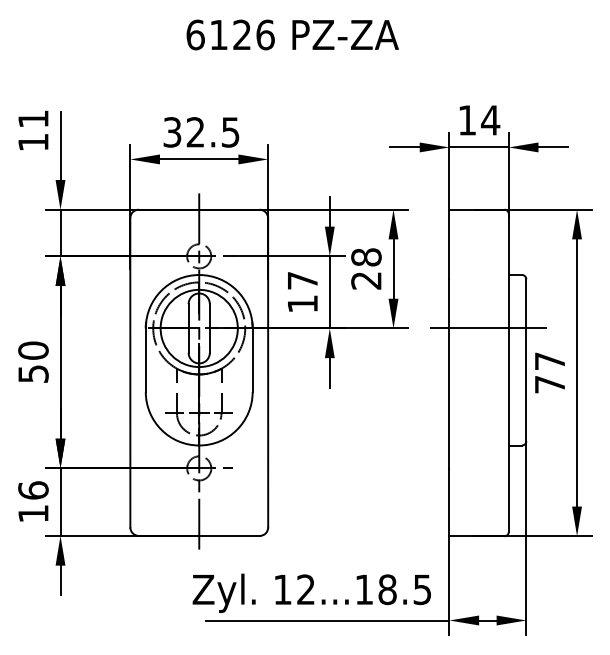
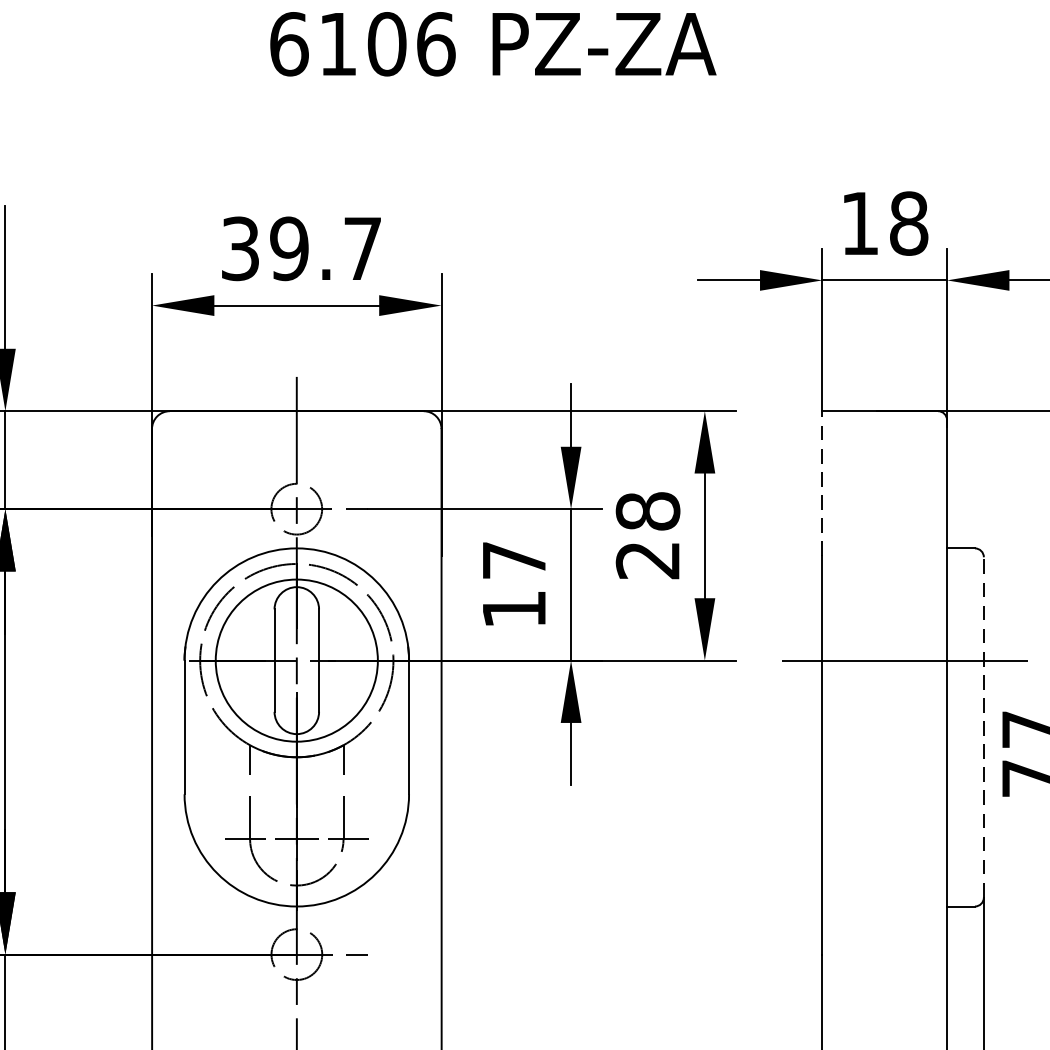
text: (242, 34) -> (387, 43), 6126 -> 6106
text: (490, 120) -> (908, 223), 14 -> 18
text: (212, 132) -> (324, 249), 32.5 -> 39.7
line: (449, 243) -> (822, 482), solid -> dashed
line: (526, 360) -> (984, 727), solid -> dashed

